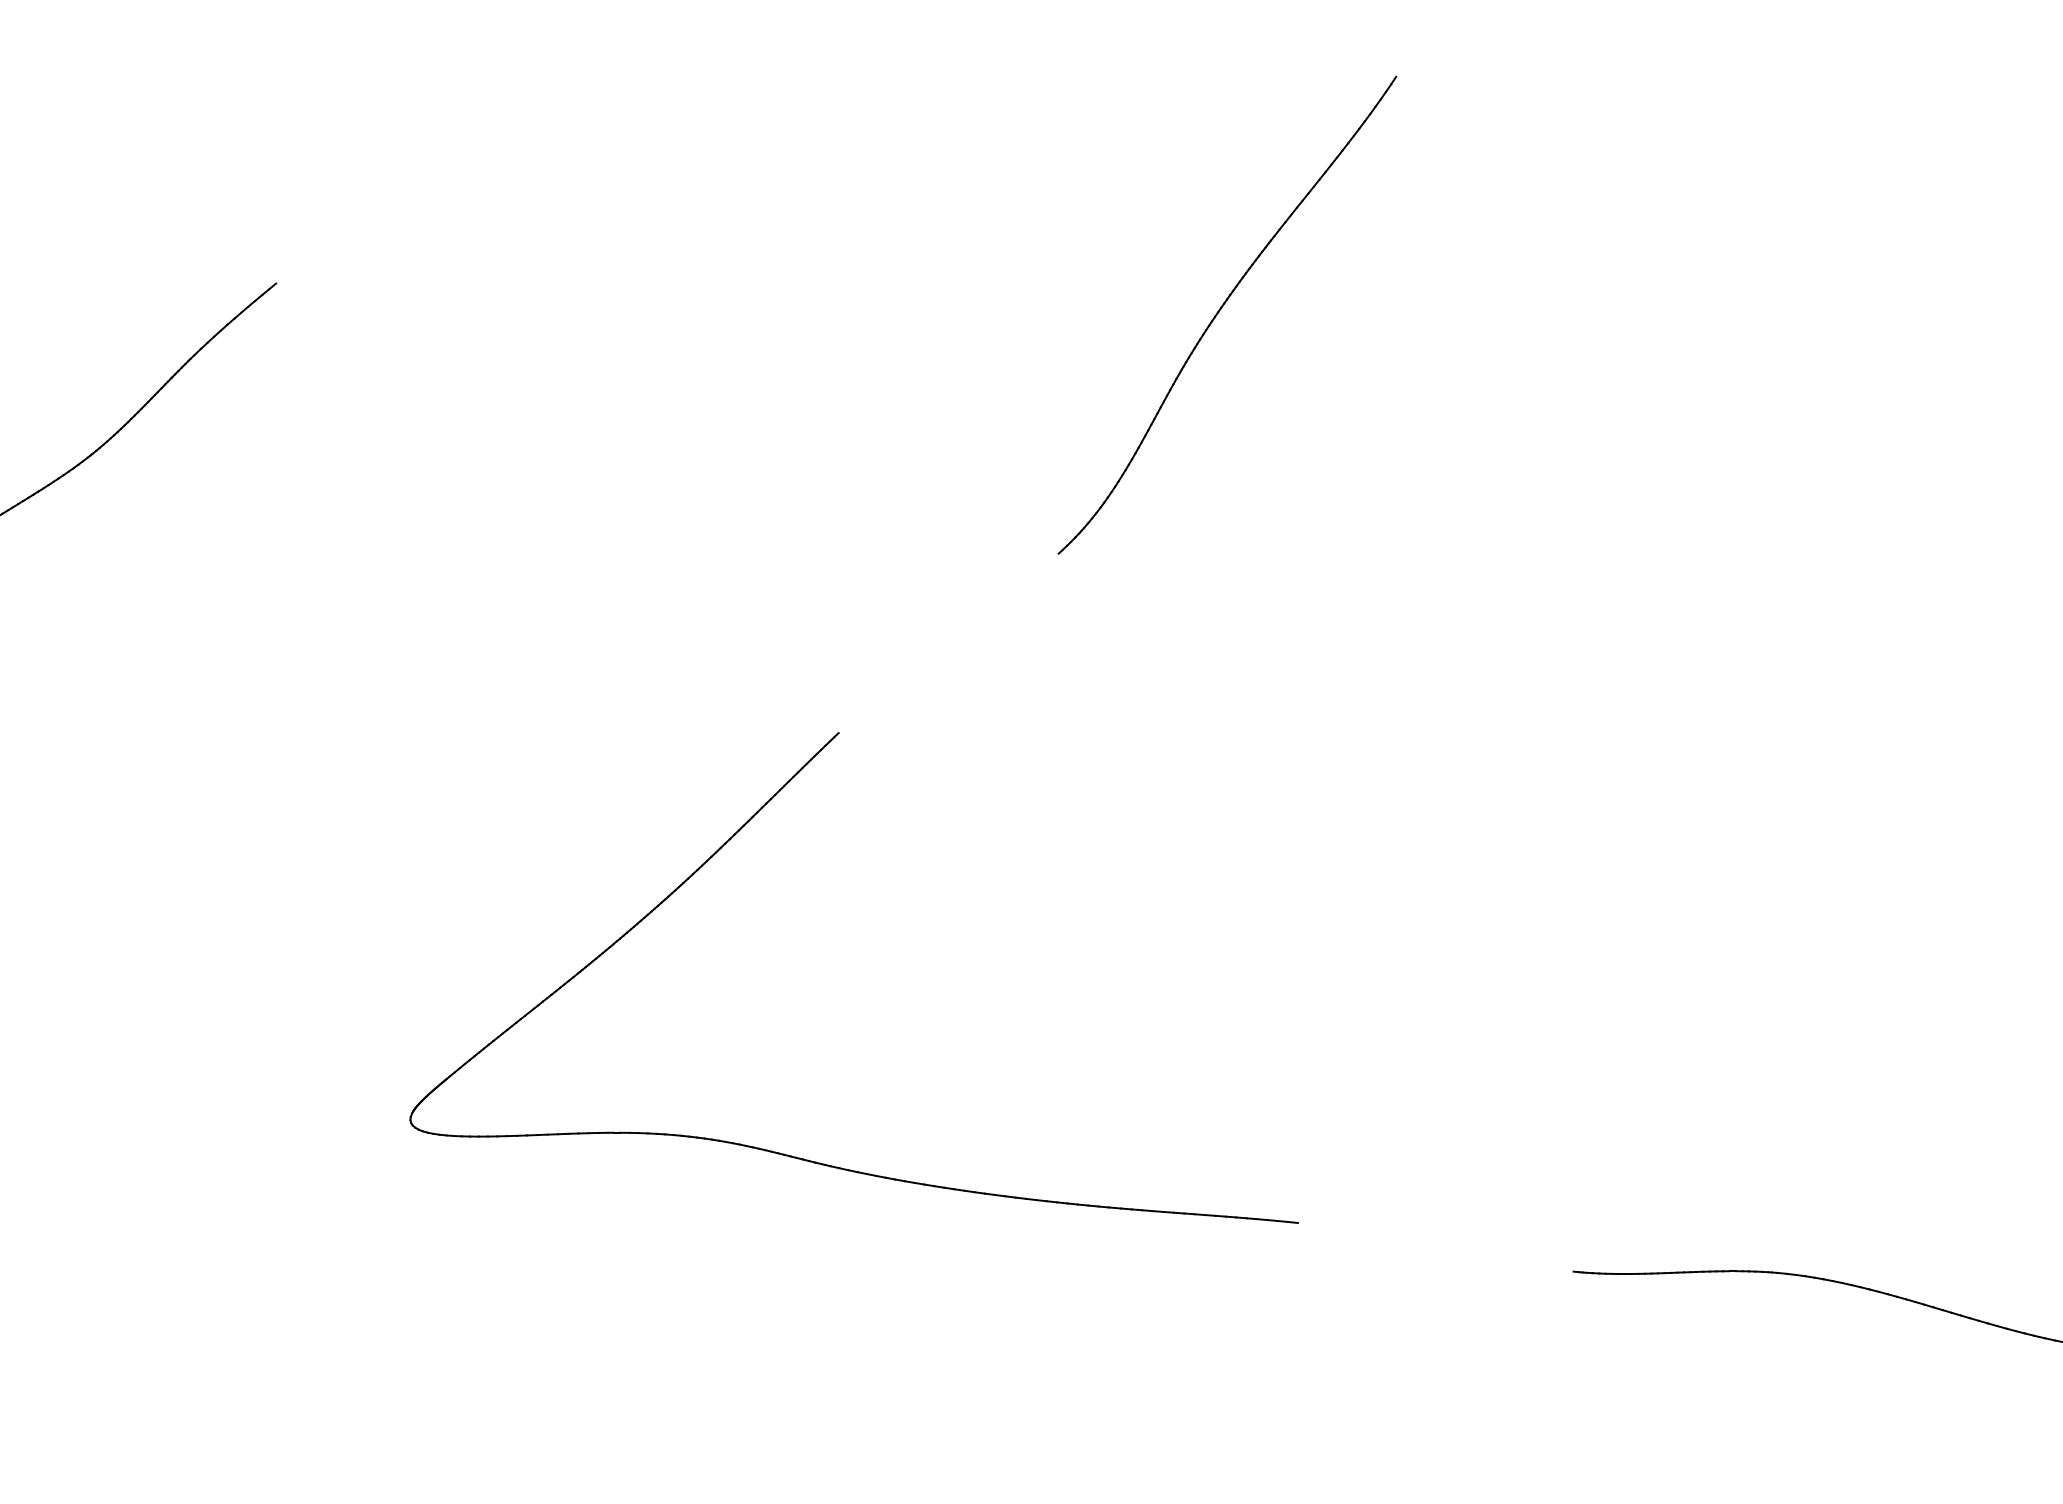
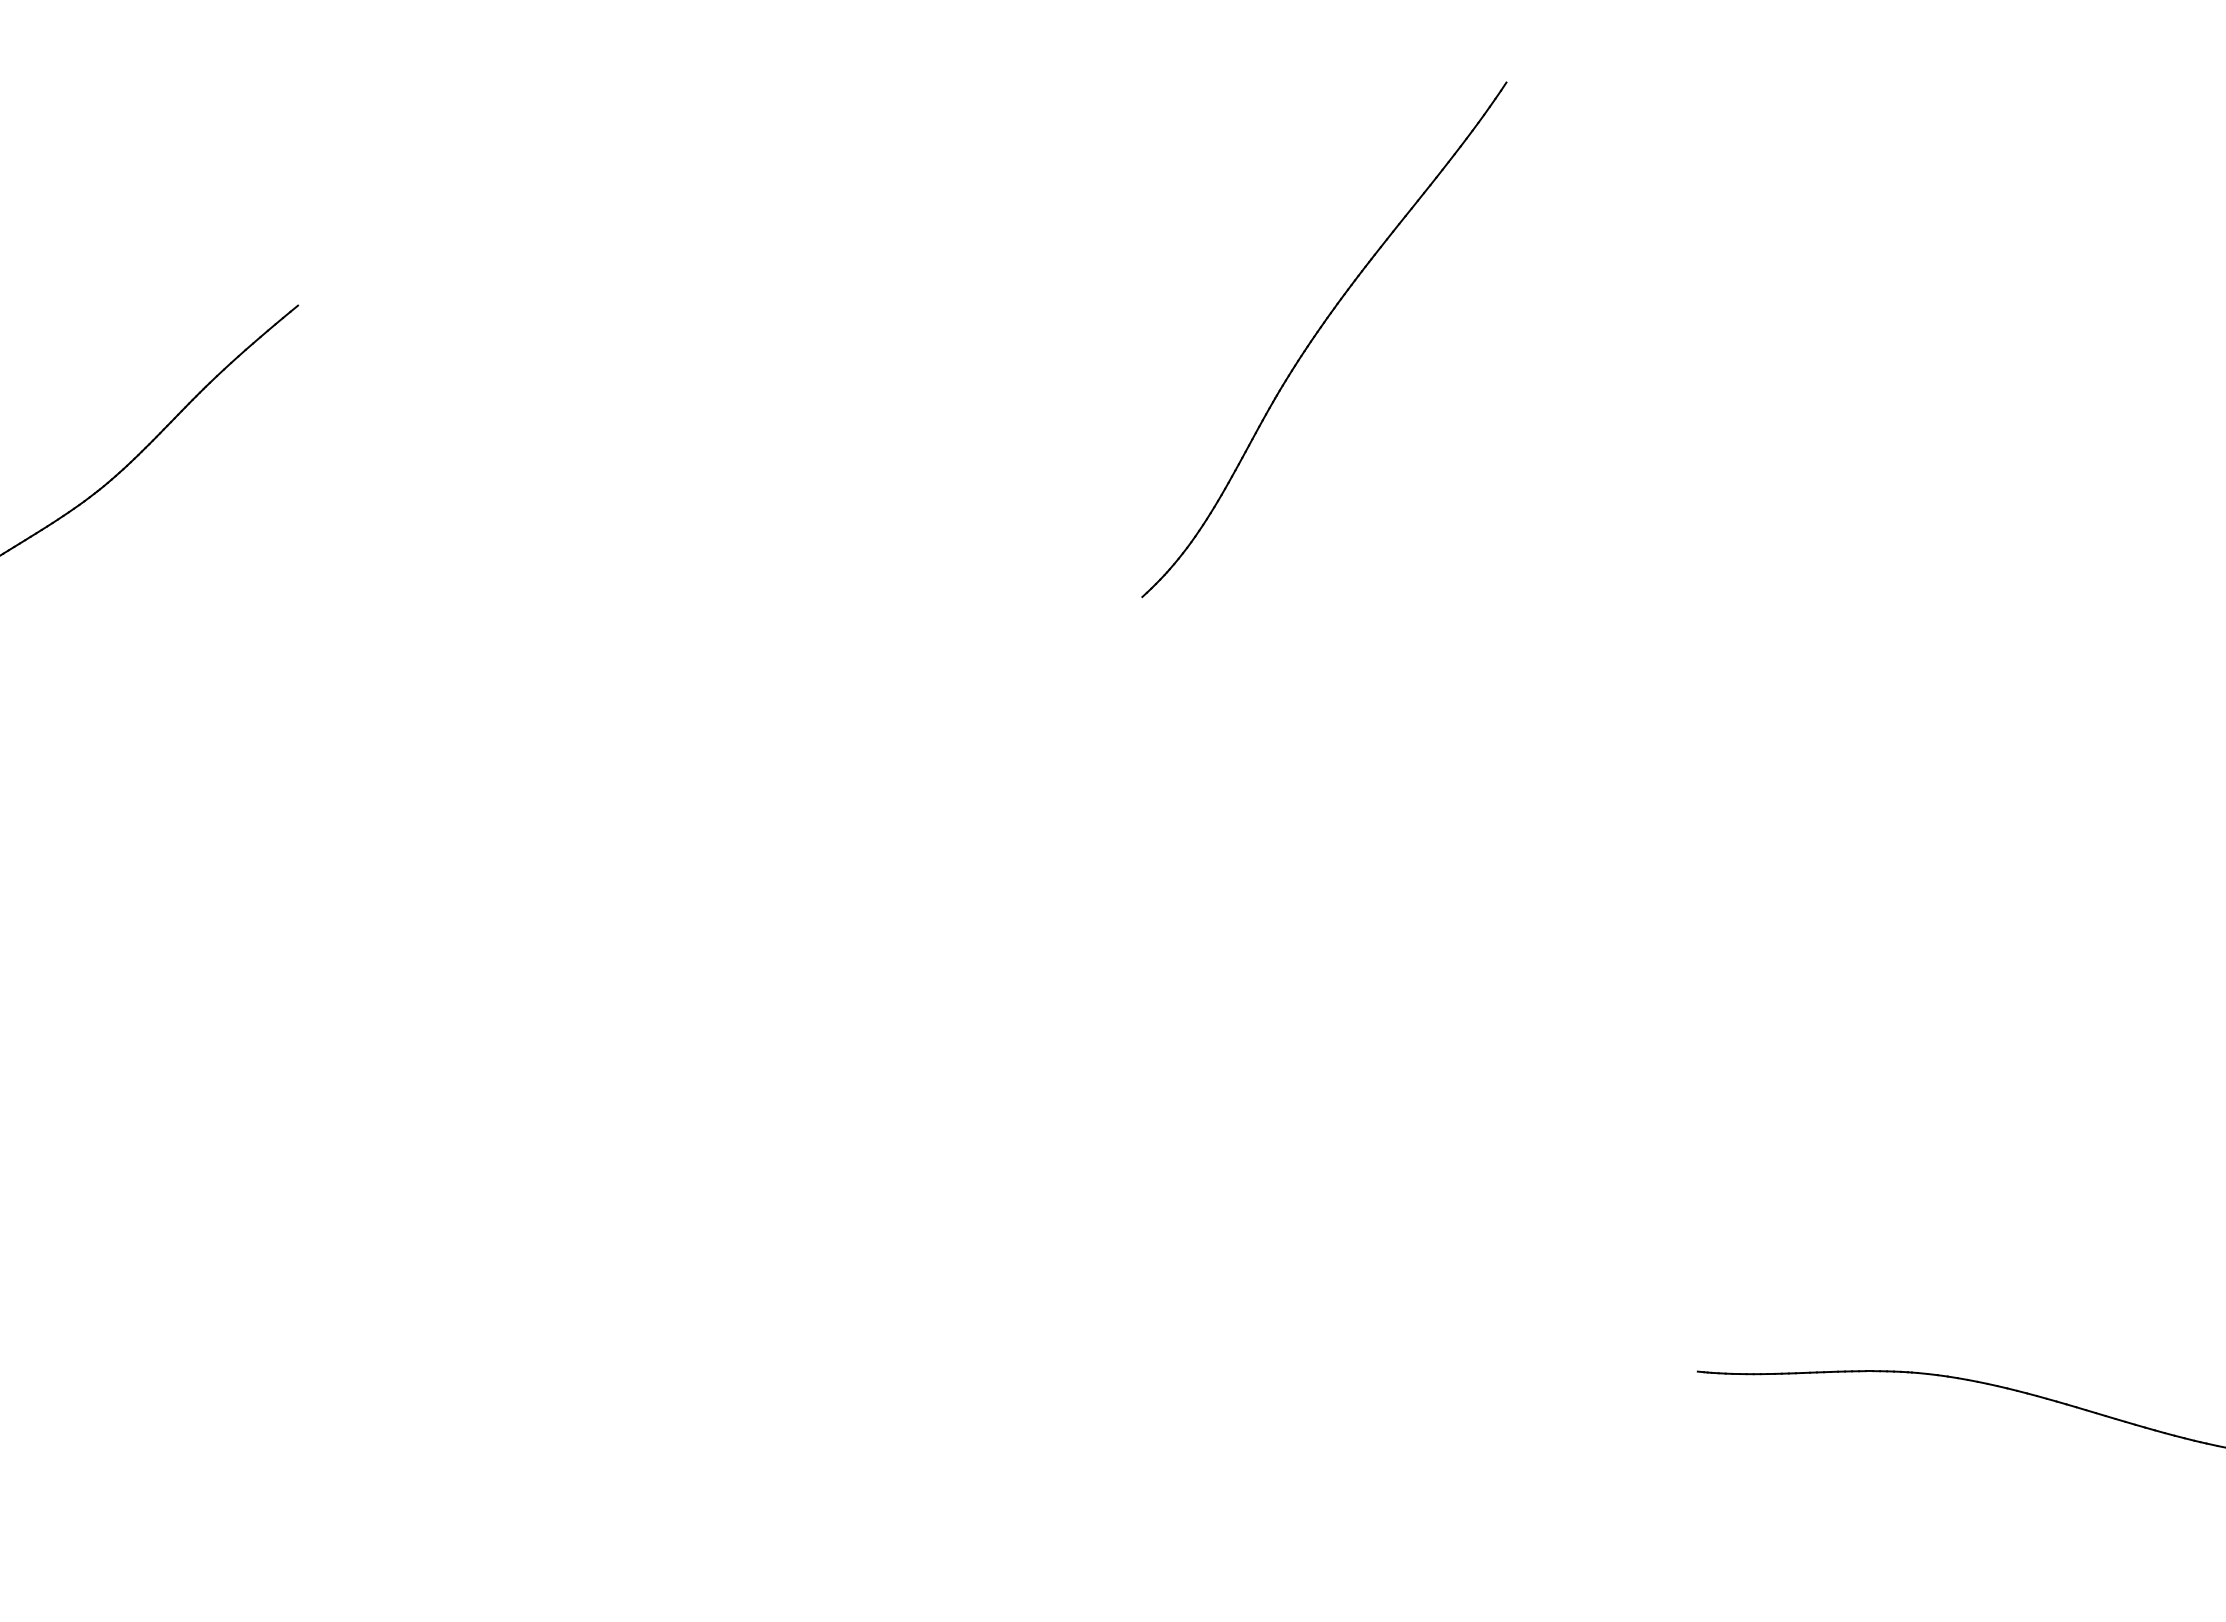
part: (723, 847) -> (780, 913), removed

